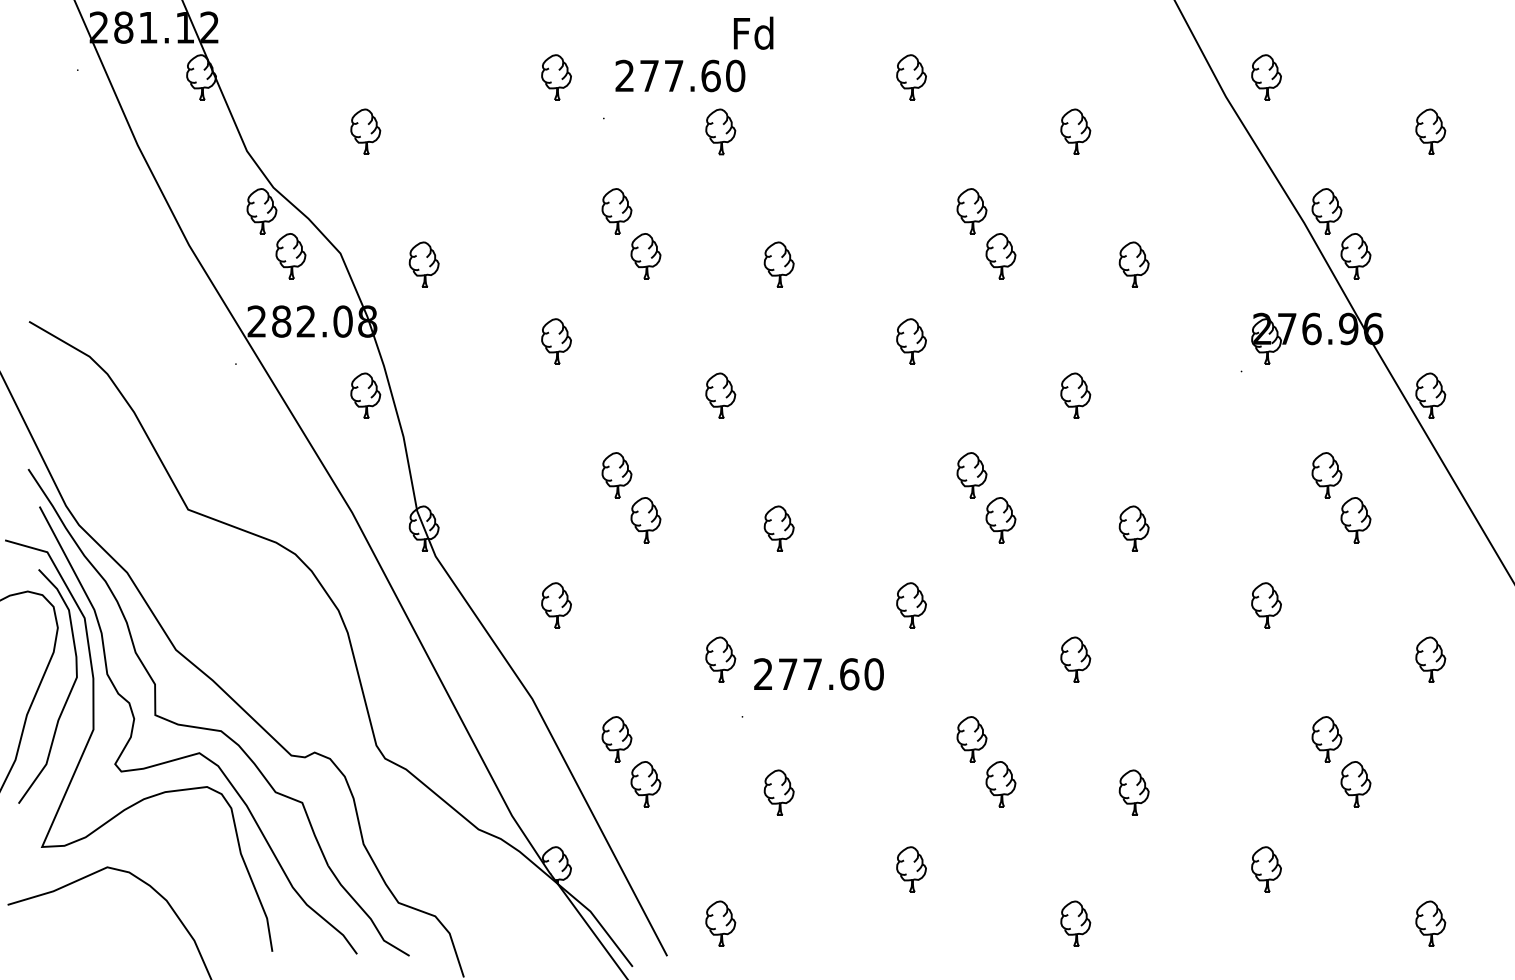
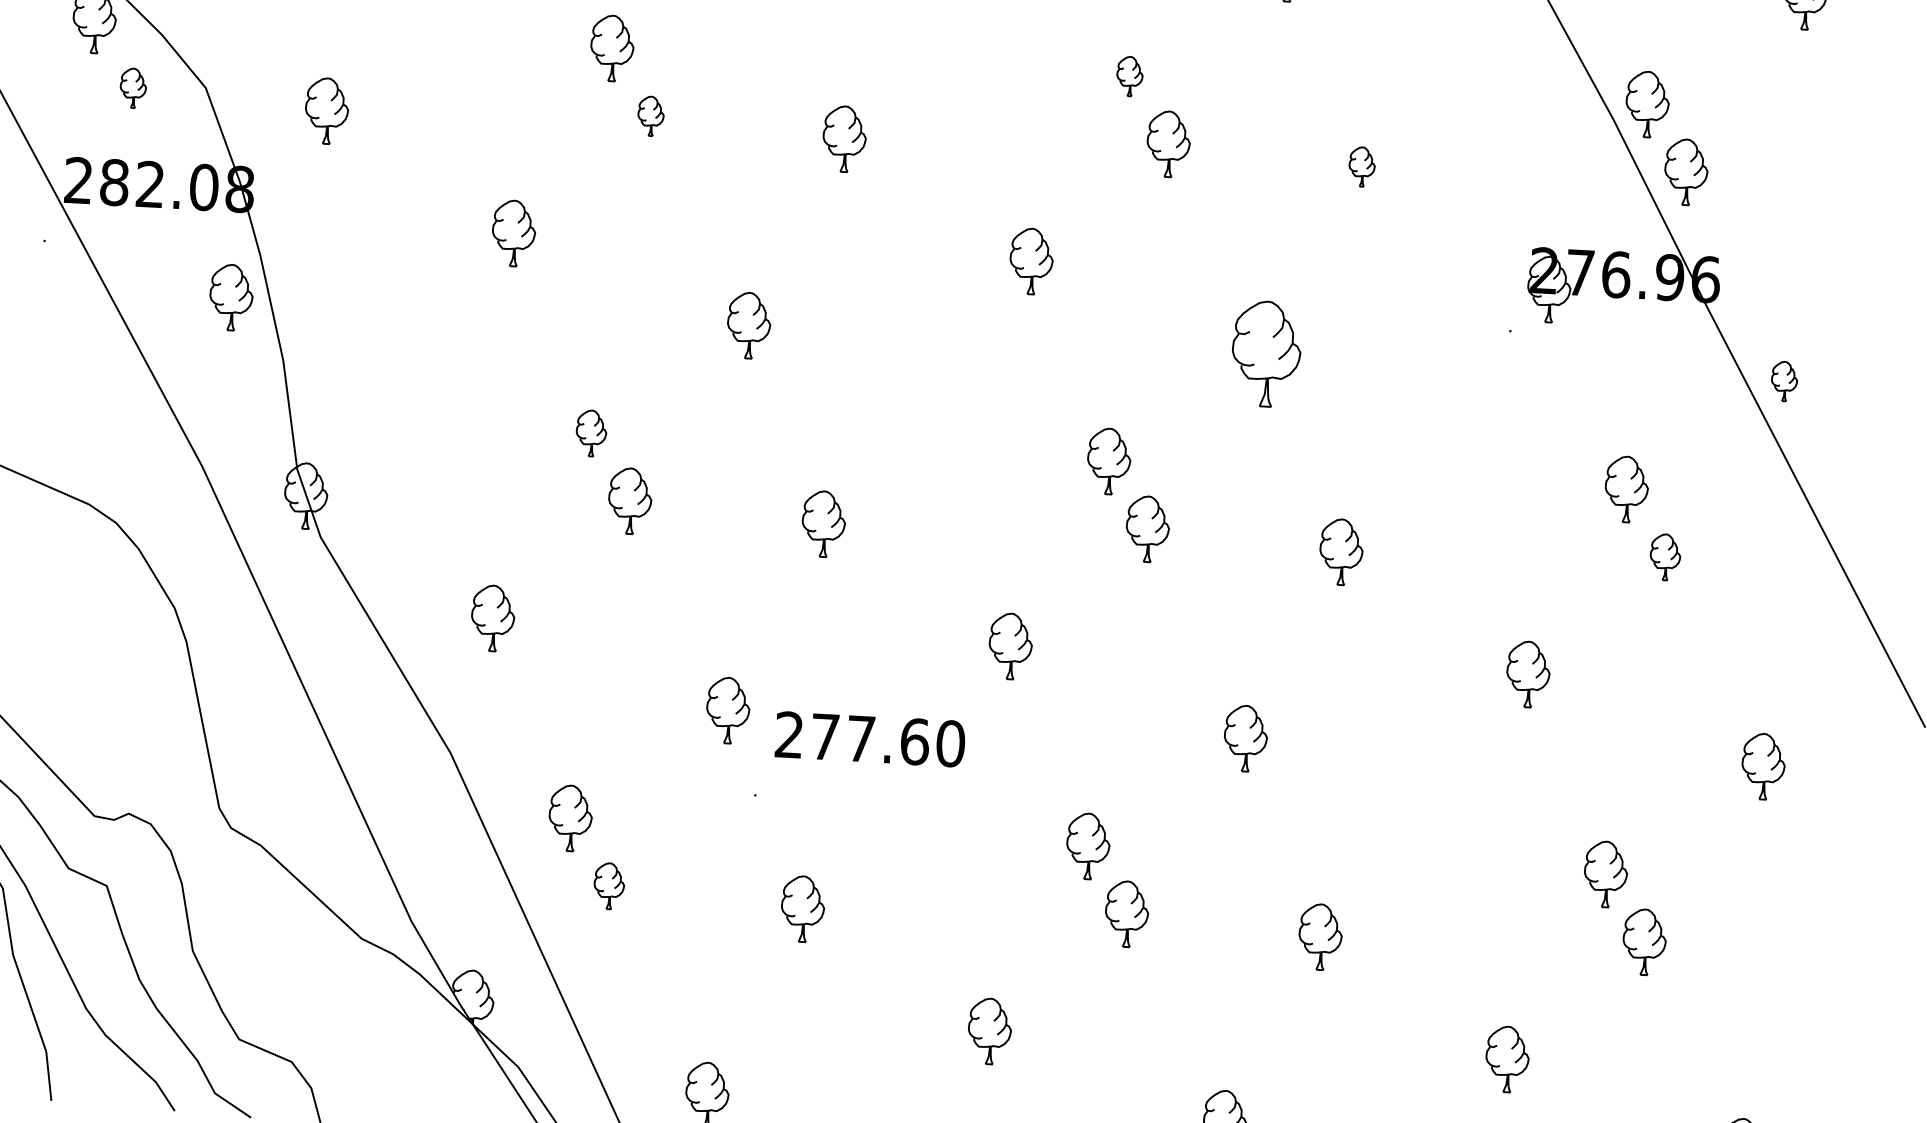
part: (971, 211) -> (1129, 76), size x0.6
part: (290, 256) -> (132, 88), size x0.6
part: (645, 256) -> (650, 116), size x0.6
part: (1133, 264) -> (1361, 166), size x0.6
part: (1075, 395) -> (1266, 353), size x1.6
part: (1430, 395) -> (1783, 381), size x0.6
part: (616, 475) -> (590, 433), size x0.7
part: (1355, 520) -> (1664, 557), size x0.7
part: (645, 784) -> (608, 886), size x0.7

